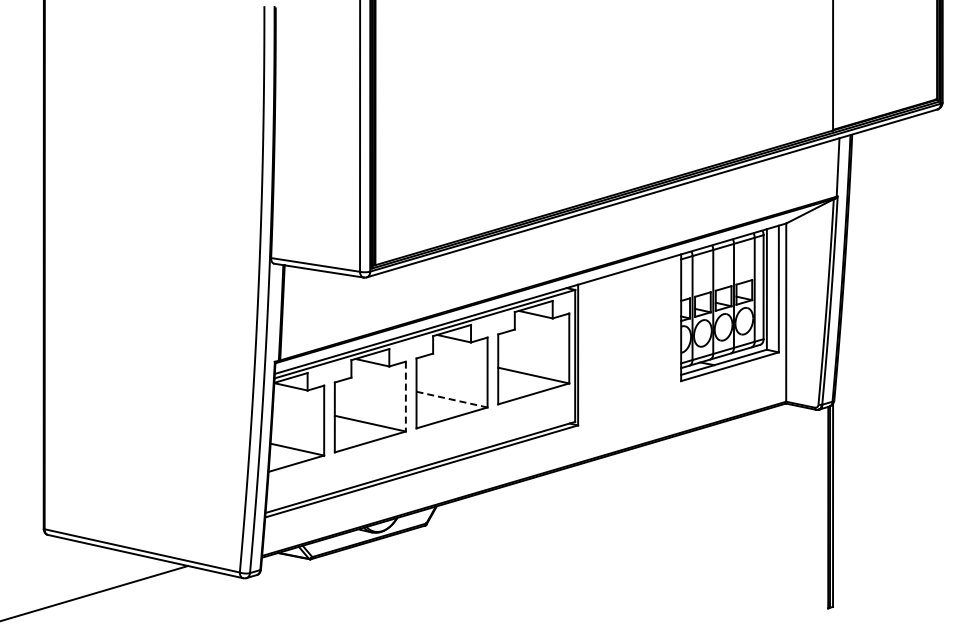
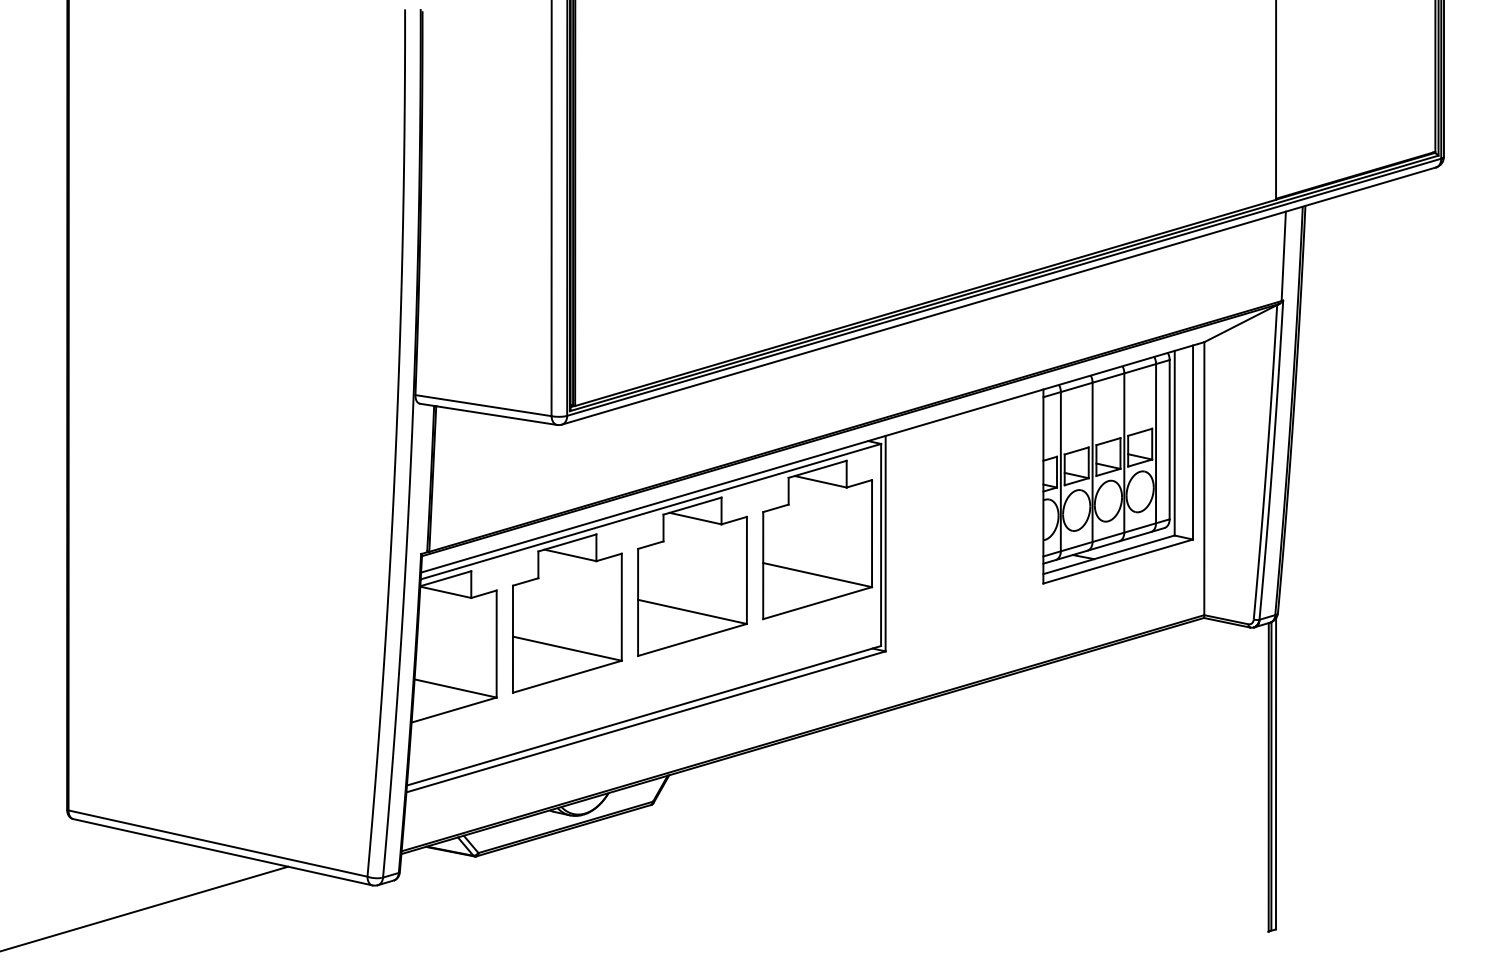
line: (405, 396) -> (621, 607), dashed -> solid
line: (452, 399) -> (693, 611), dashed -> solid

